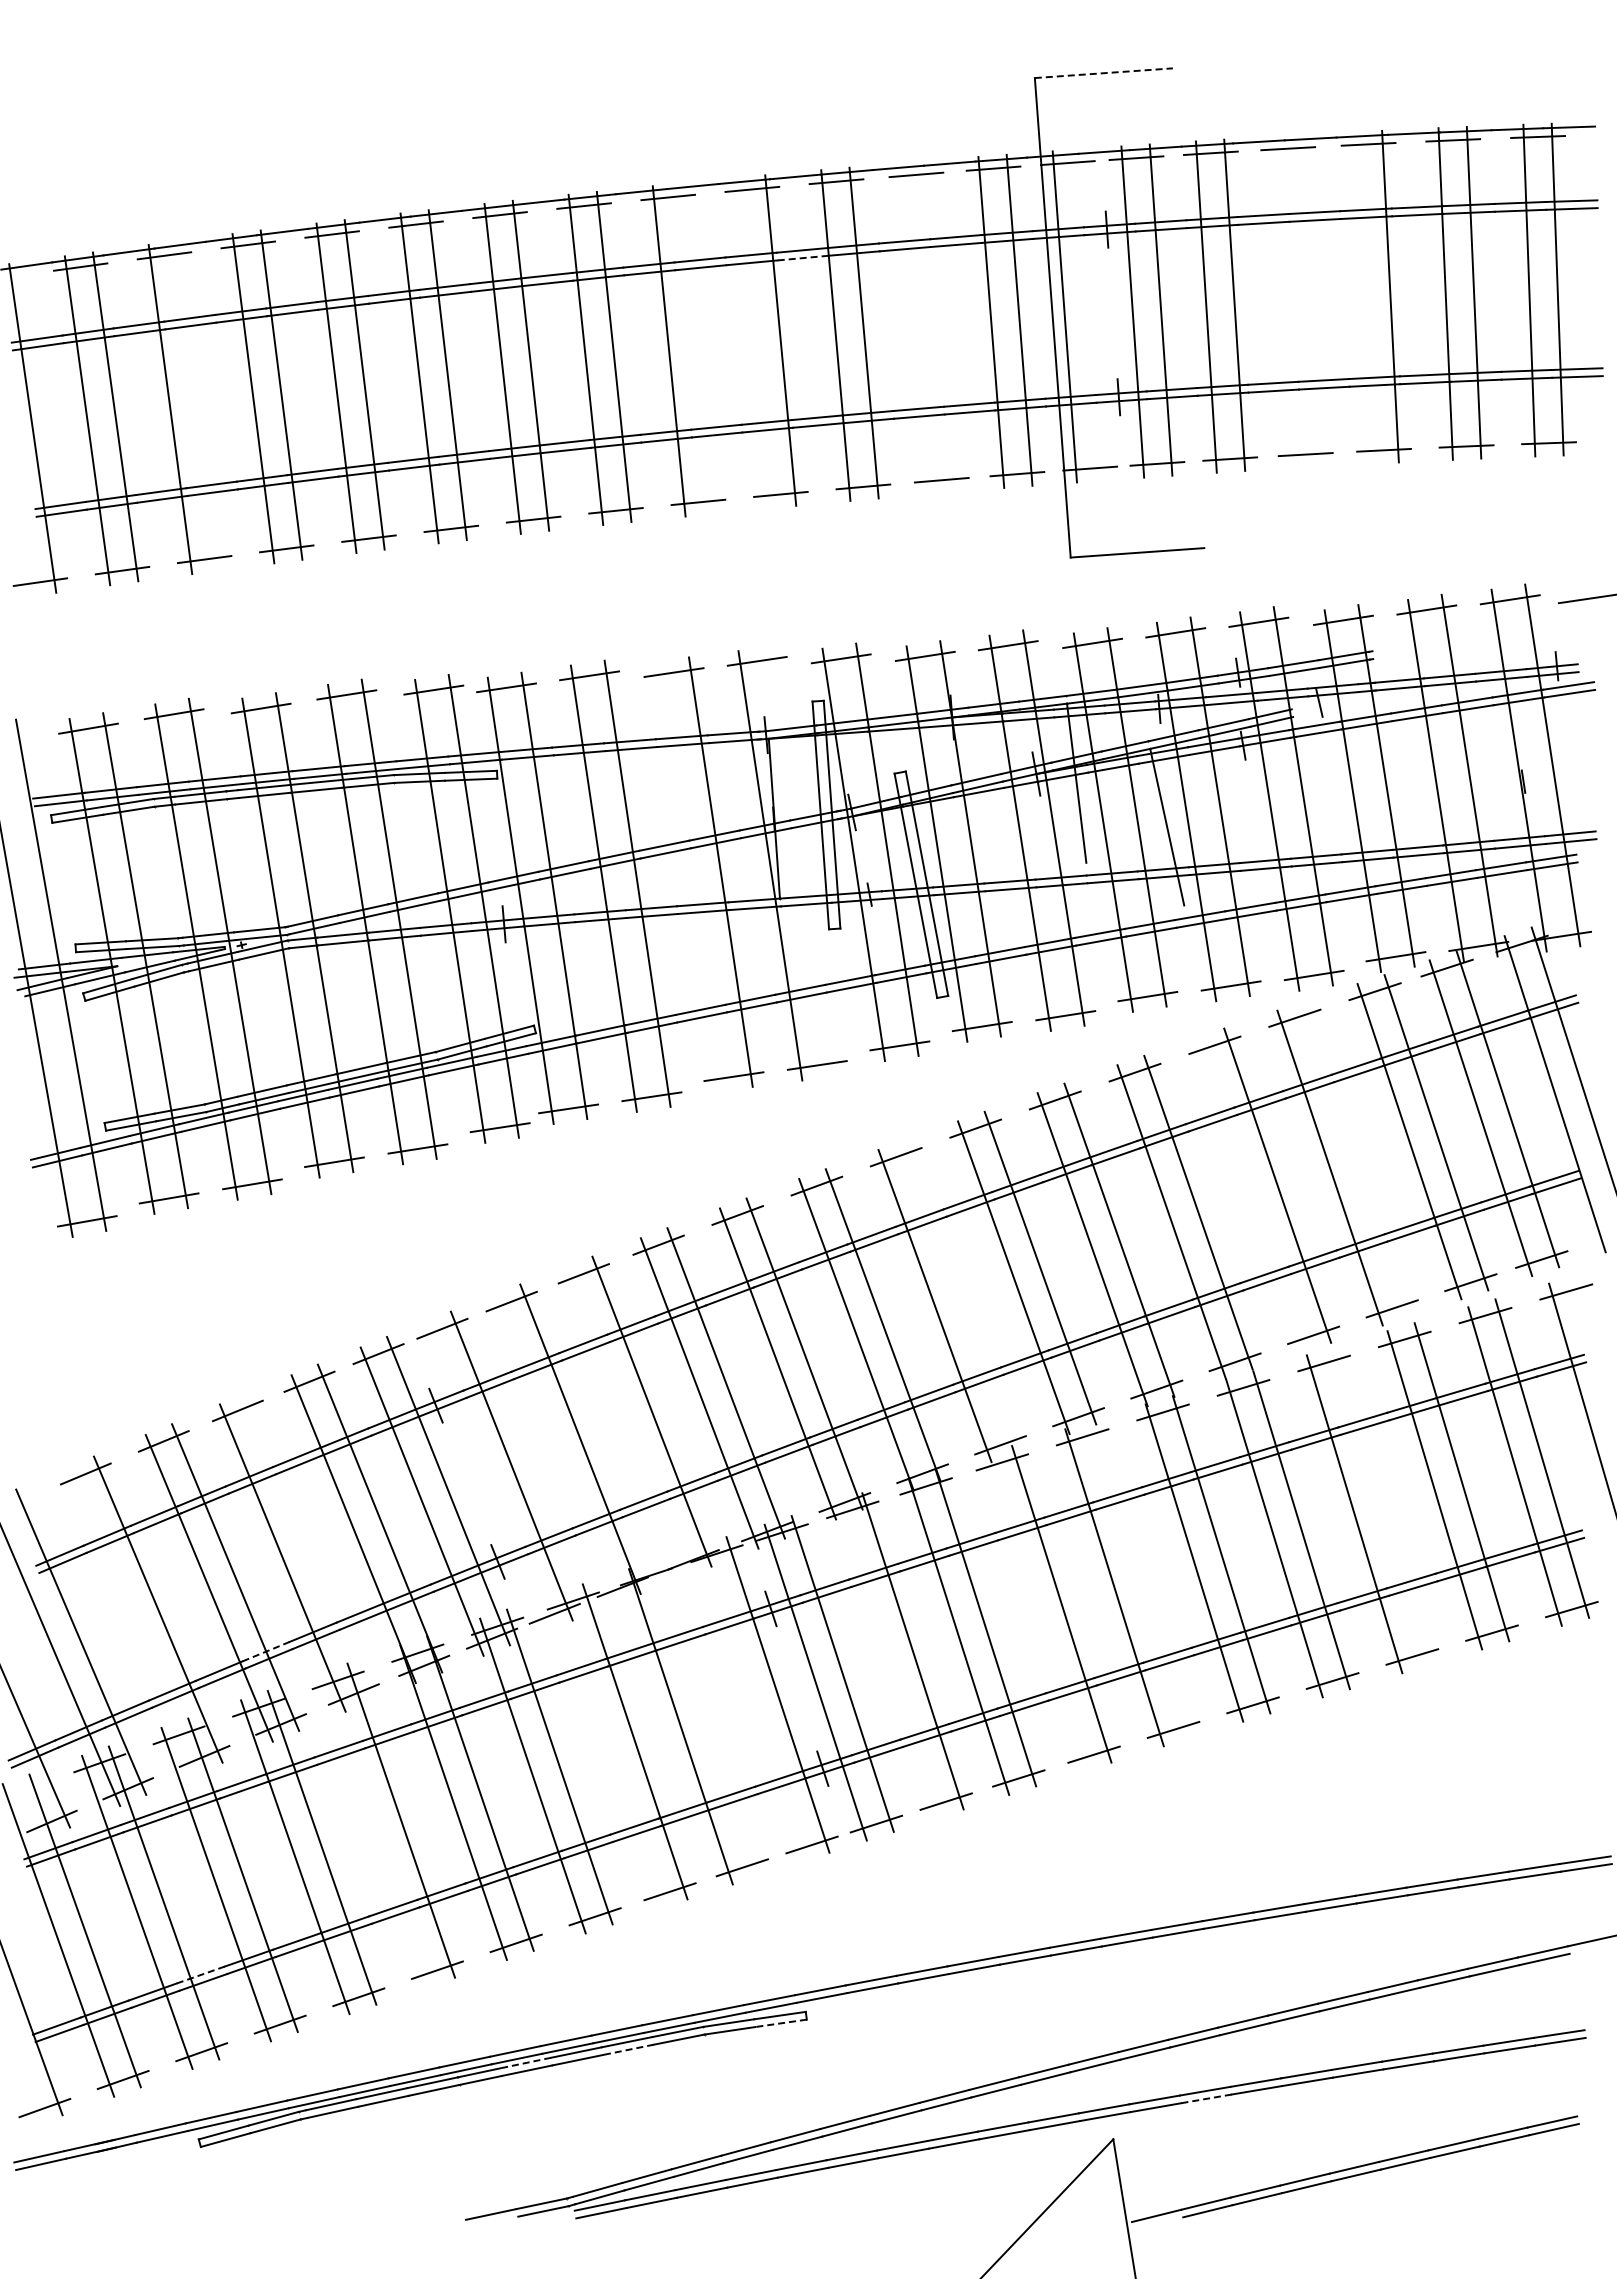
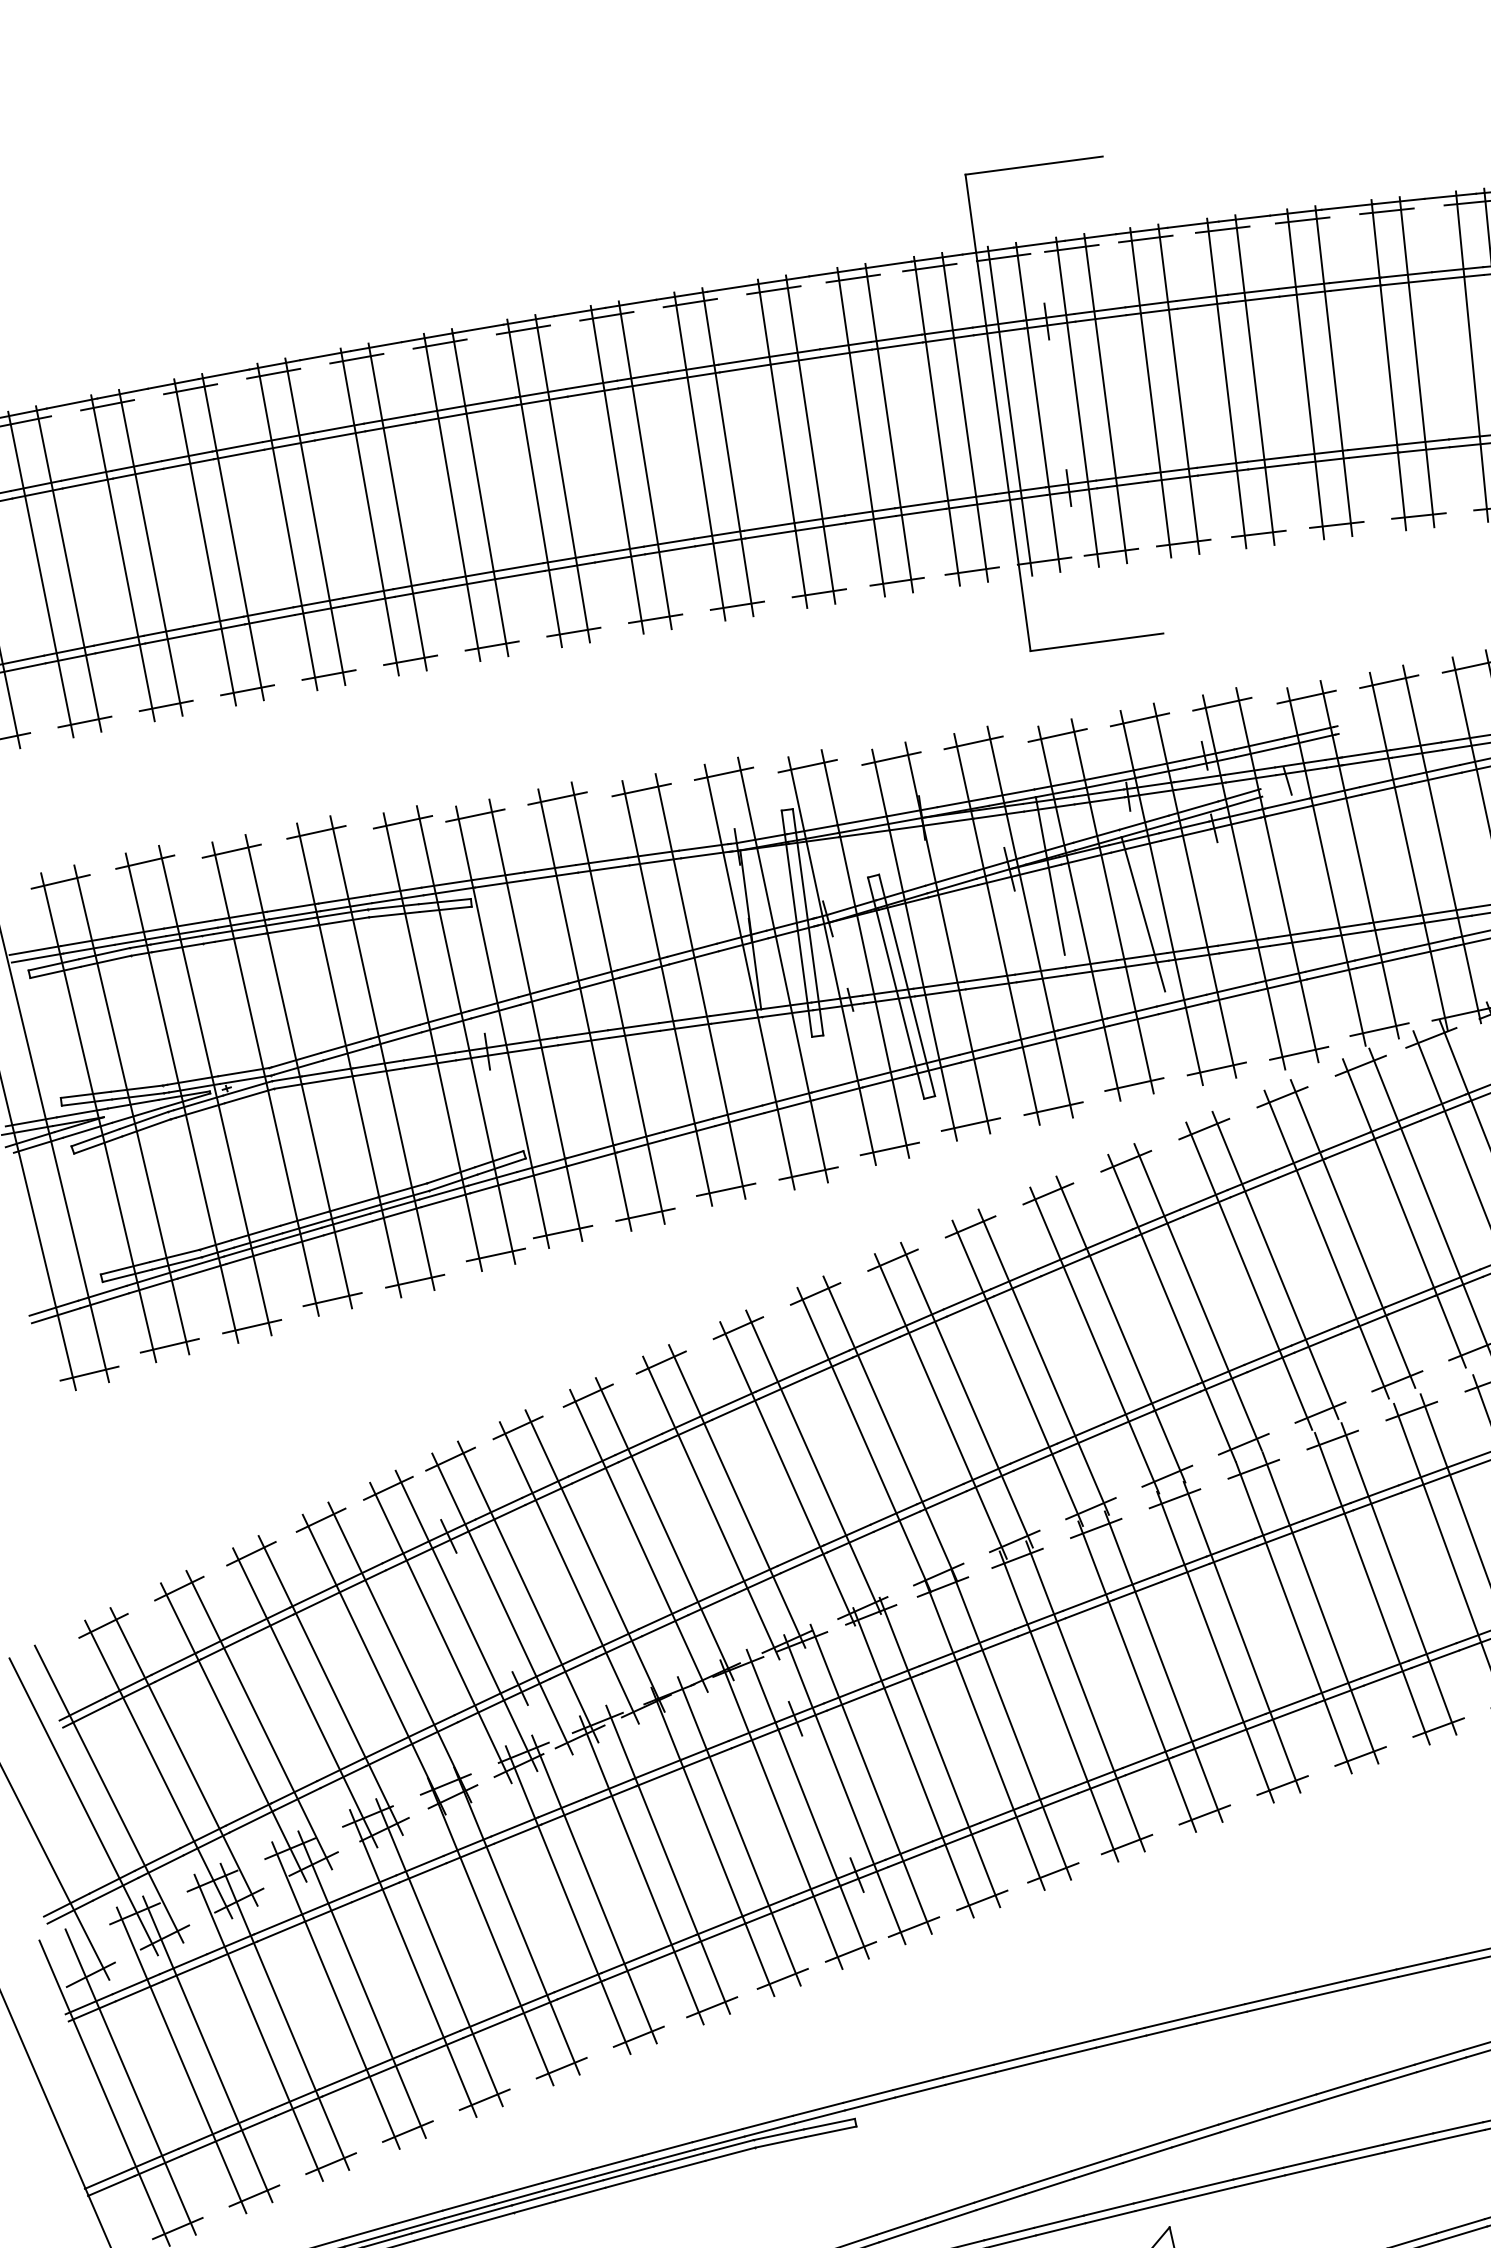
line: (1104, 73) -> (1034, 165), dashed -> solid
line: (803, 258) -> (745, 368), dashed -> solid
line: (1361, 297) -> (1304, 373), added
line: (1310, 300) -> (1254, 379), added
line: (1282, 302) -> (1226, 383), added
line: (1093, 314) -> (1038, 407), added
line: (942, 326) -> (888, 428), added
line: (914, 328) -> (860, 431), added
line: (751, 342) -> (698, 455), added
line: (697, 348) -> (645, 465), added
line: (198, 405) -> (150, 552), added
line: (804, 860) -> (783, 969), added
line: (687, 876) -> (667, 992), added
line: (1356, 1158) -> (1352, 1233), added
line: (1250, 1194) -> (1248, 1275), added
line: (961, 1296) -> (966, 1395), added
line: (625, 1421) -> (638, 1540), added
line: (553, 1449) -> (568, 1572), added
line: (485, 1476) -> (502, 1604), added
line: (1381, 1506) -> (1398, 1579), added
line: (308, 1546) -> (330, 1684), added
line: (1141, 1578) -> (1163, 1665), added
line: (1034, 1612) -> (1058, 1706), added
line: (131, 1620) -> (158, 1769), added
line: (266, 1651) -> (294, 1792), dashed -> solid
line: (885, 1660) -> (913, 1763), added
line: (750, 1703) -> (780, 1814), added
line: (707, 1717) -> (738, 1831), added
line: (607, 1750) -> (641, 1870), added
line: (374, 1829) -> (413, 1963), added
line: (200, 1975) -> (248, 2119), dashed -> solid
line: (780, 2023) -> (830, 2132), dashed -> solid
line: (628, 2049) -> (680, 2167), dashed -> solid
line: (525, 2063) -> (578, 2187), dashed -> solid
line: (1206, 2098) -> (1260, 2180), dashed -> solid

